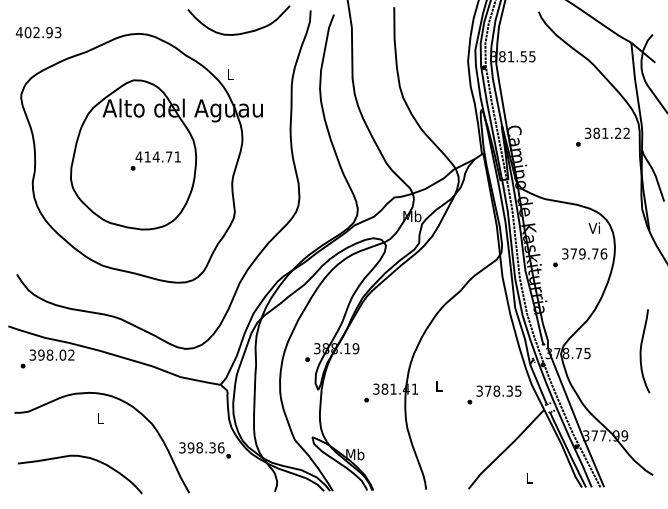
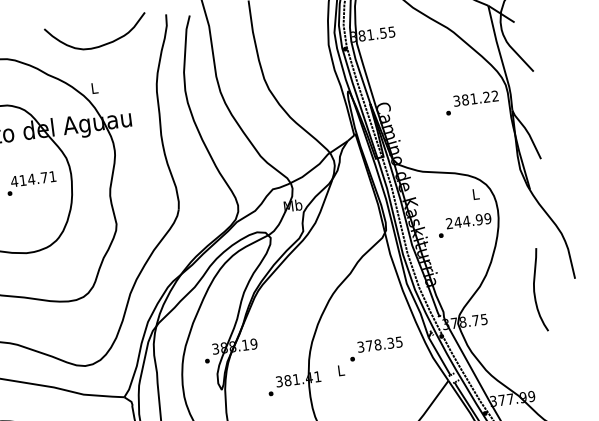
text: (593, 227) -> (474, 193), Vi -> L
text: (584, 253) -> (468, 220), 379.76 -> 244.99
curve: (641, 351) -> (535, 290), moved
text: (494, 394) -> (376, 348), moved

